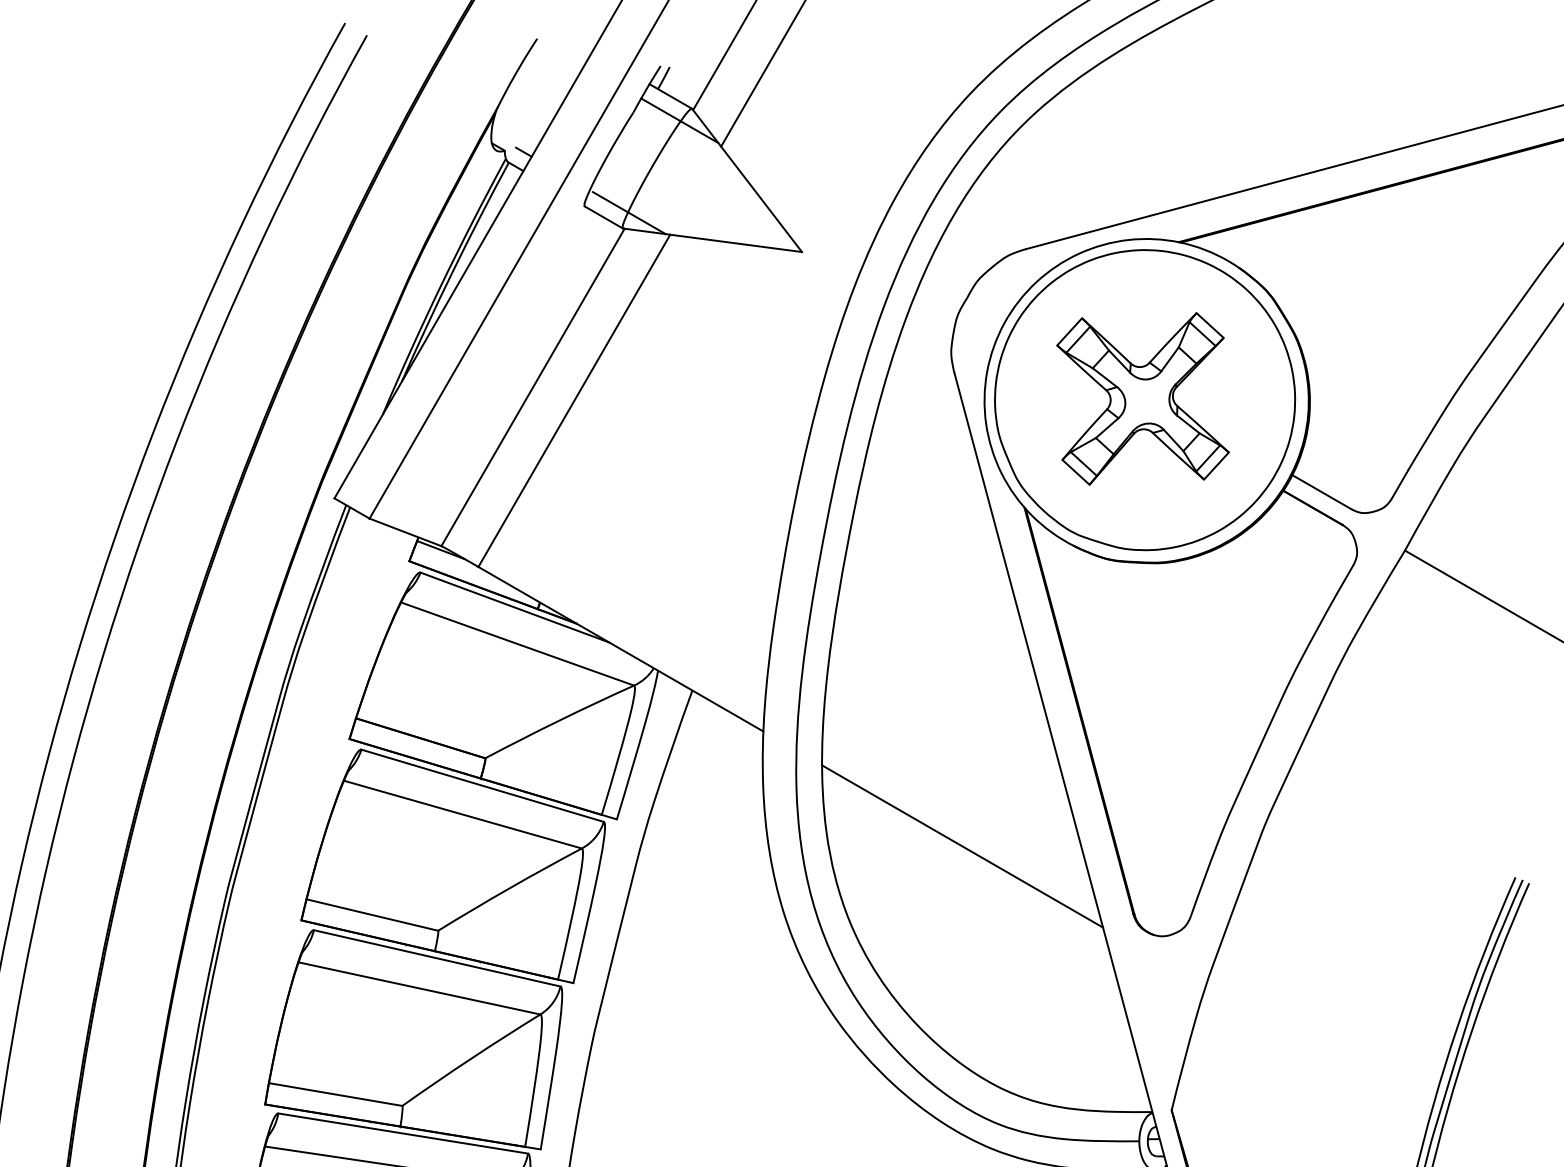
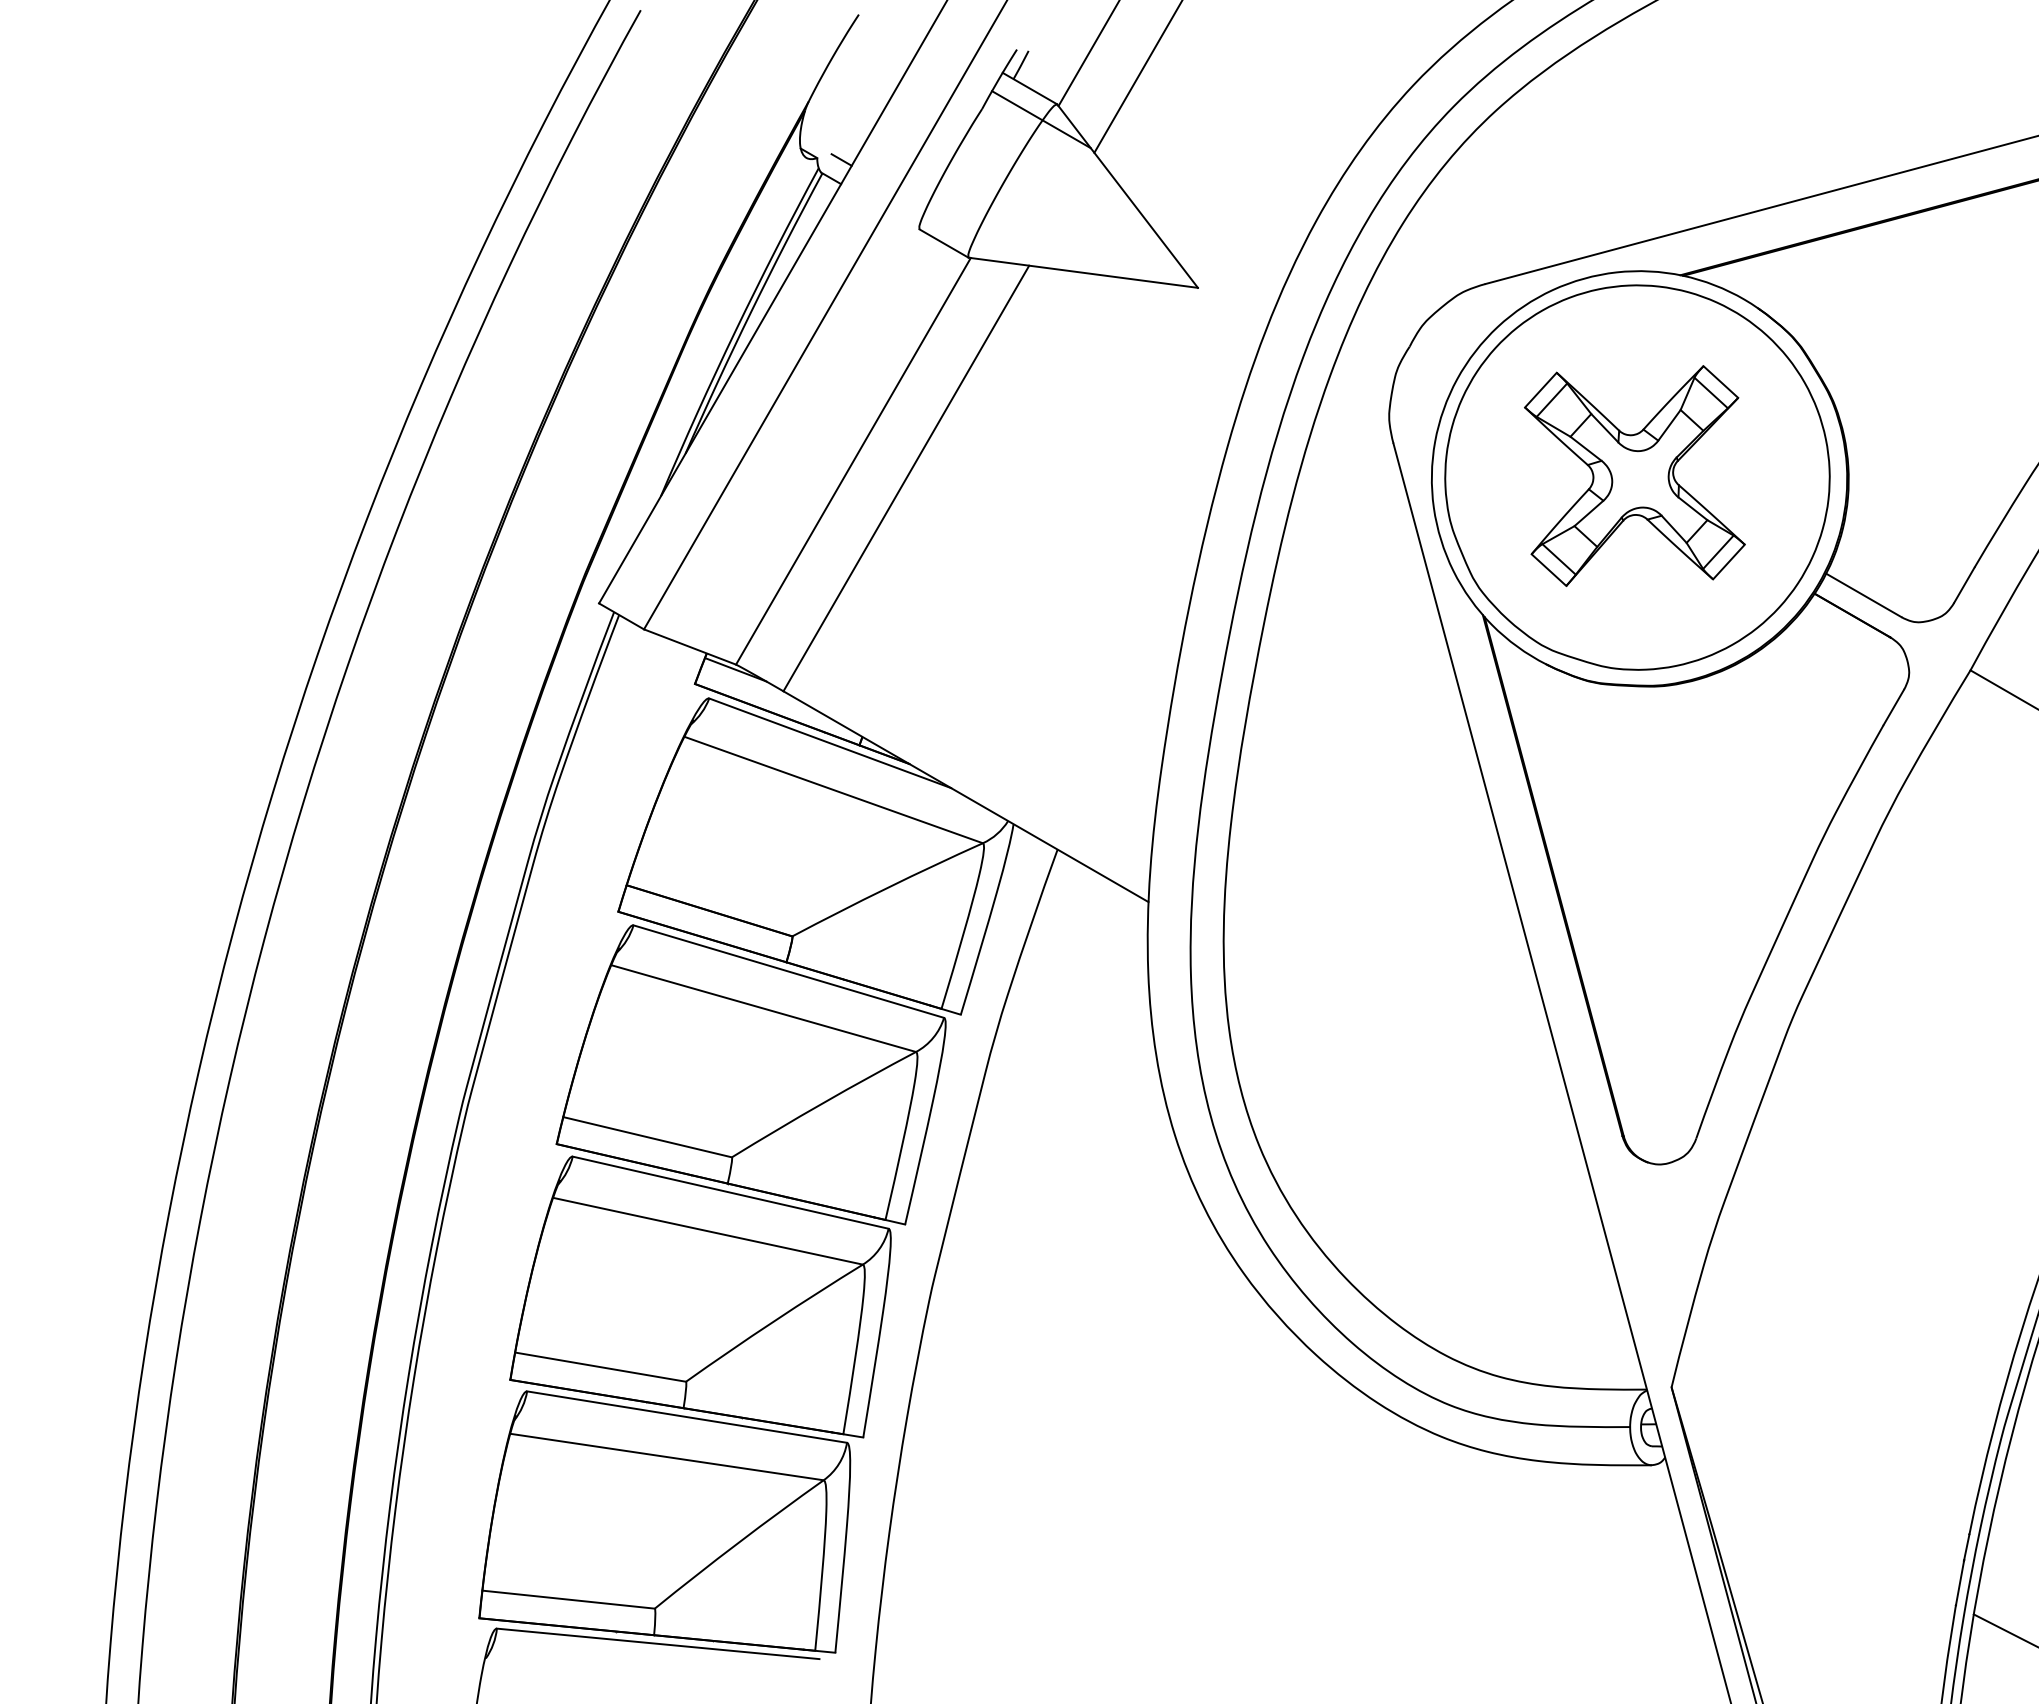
line: (629, 212) -> (976, 237), removed
line: (962, 846) -> (1403, 1049), removed

